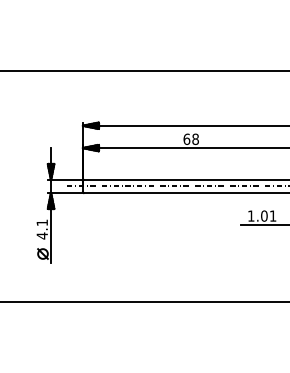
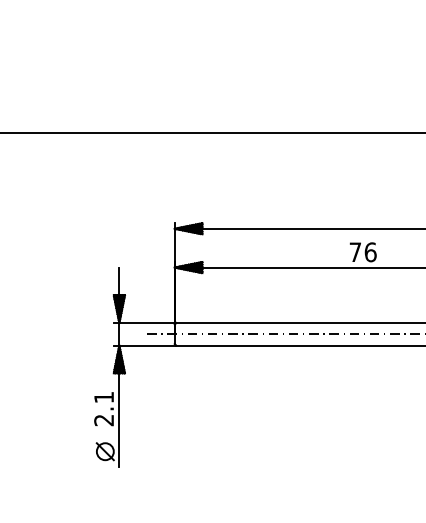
text: (191, 138) -> (363, 250), 68 -> 76
text: (41, 235) -> (102, 419), 4.1 -> 2.1

